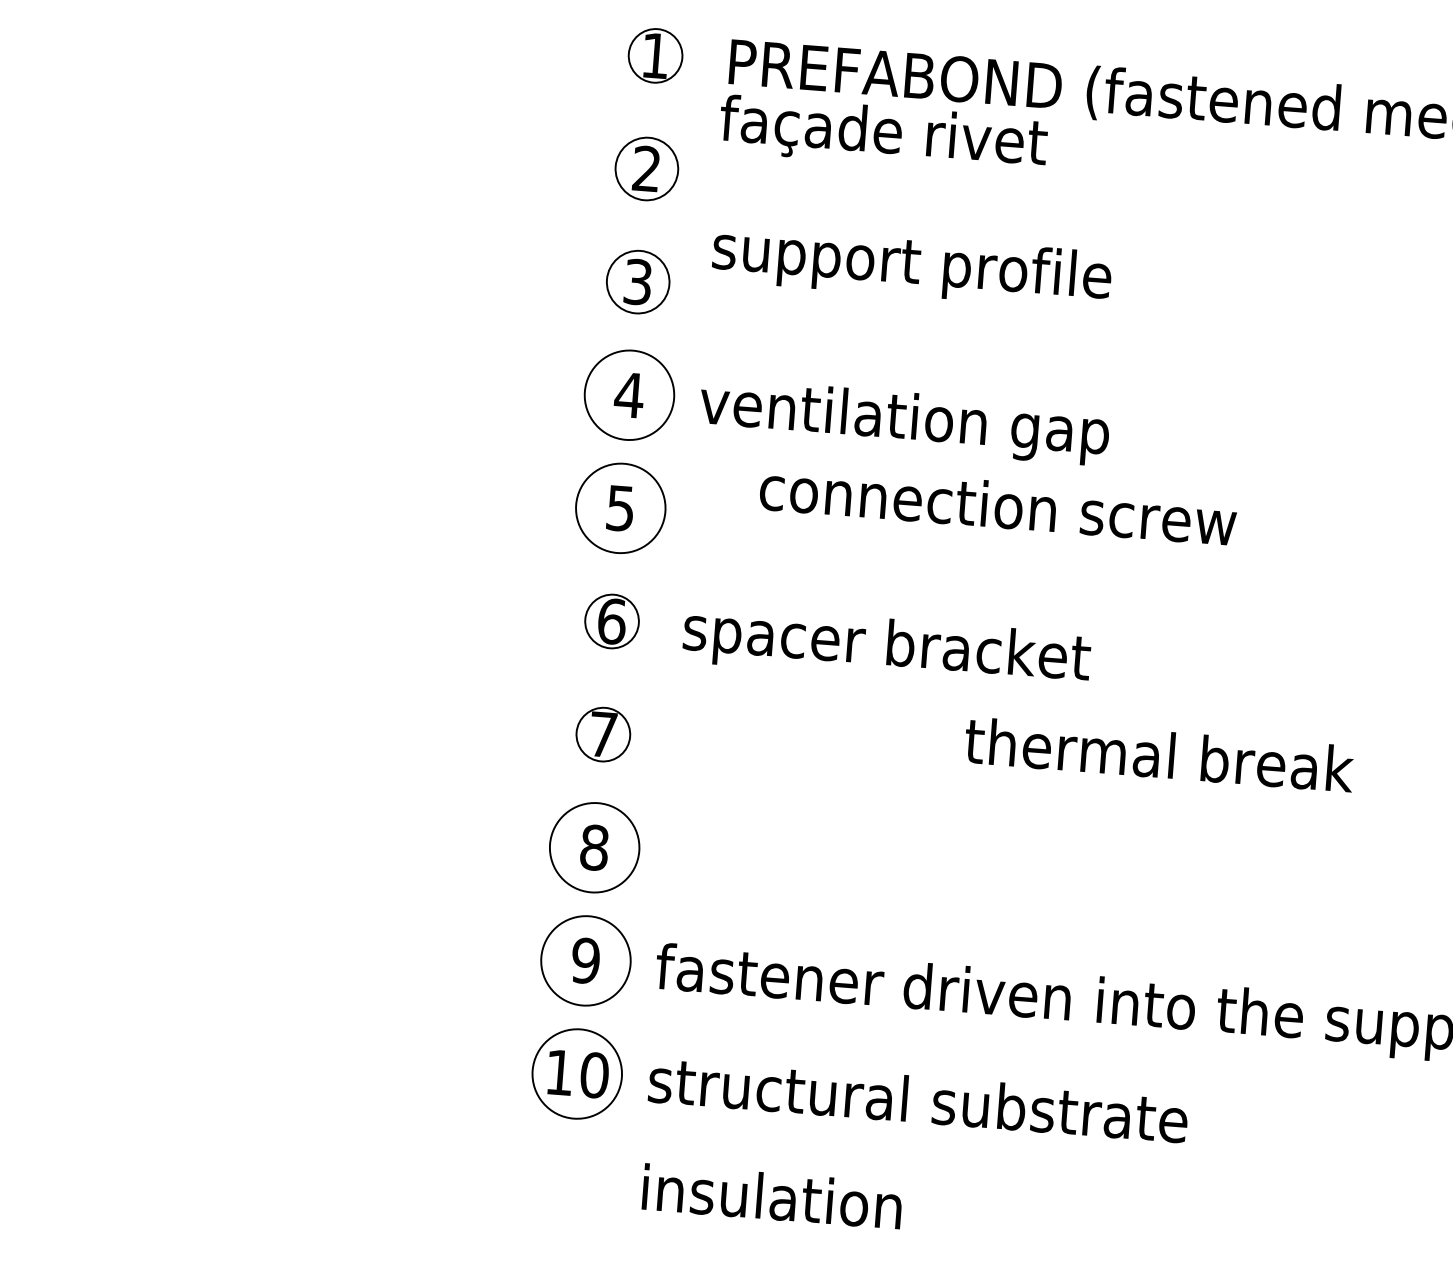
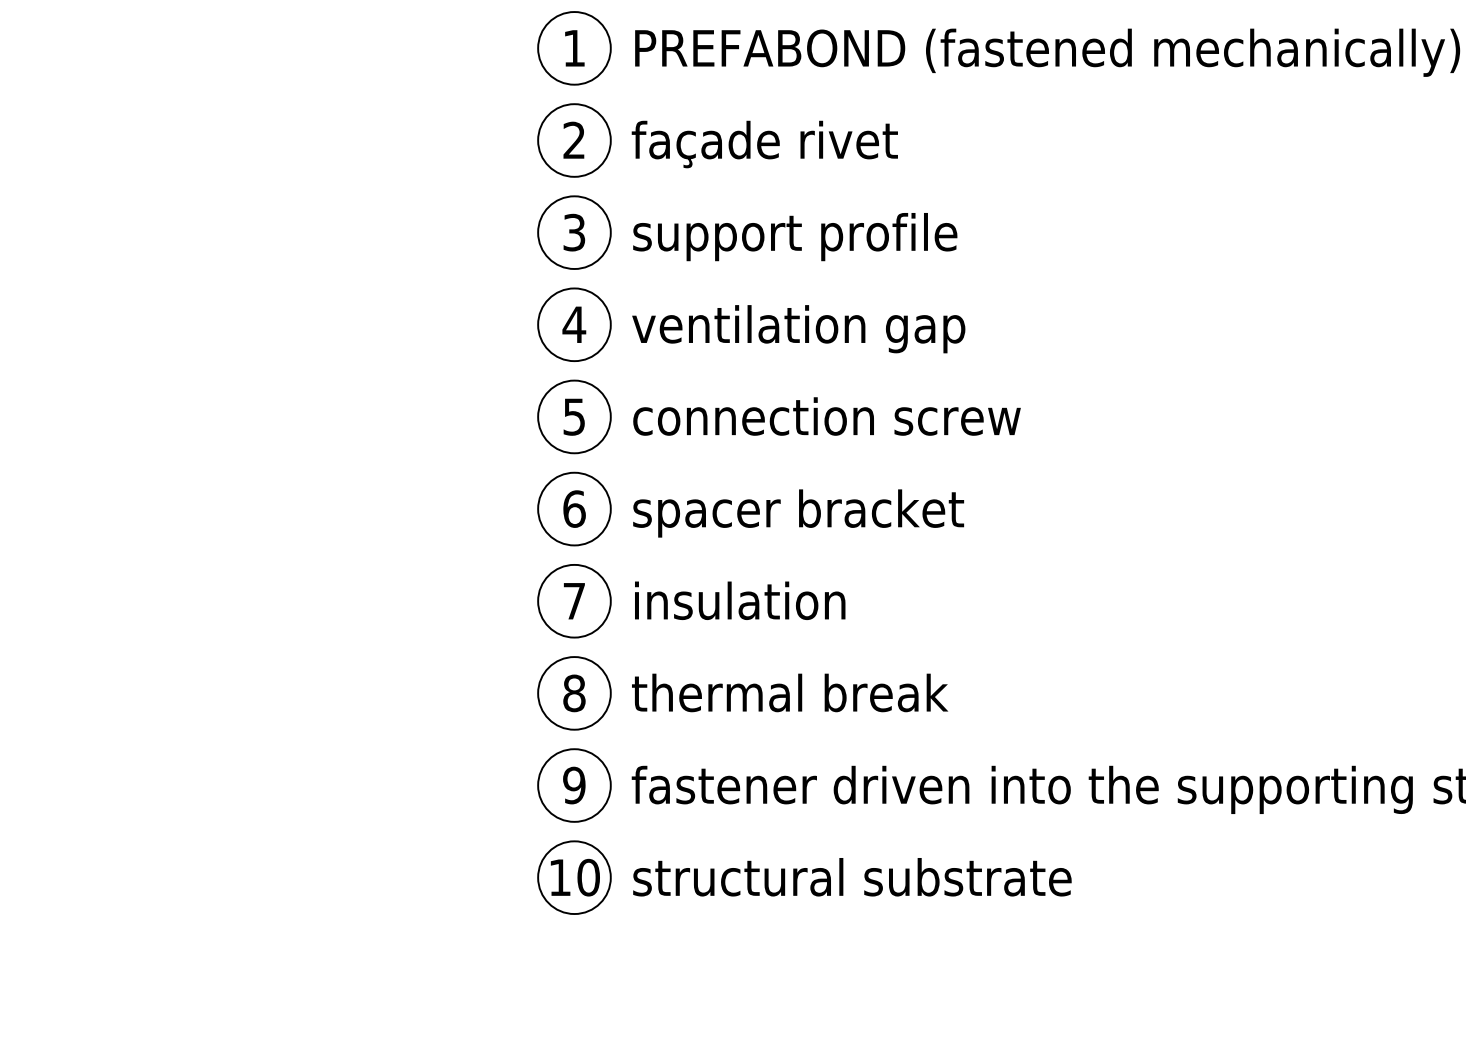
circle: (655, 56) -> (574, 48), size x1.67
text: (882, 135) -> (764, 144), moved
circle: (646, 169) -> (574, 140), size x1.43
text: (912, 267) -> (795, 237), moved
circle: (638, 281) -> (574, 232), size x1.43
text: (997, 504) -> (826, 416), moved
circle: (612, 620) -> (574, 508), size x1.67
circle: (603, 733) -> (574, 600), size x1.67
text: (1160, 754) -> (790, 692), moved
text: (772, 1196) -> (740, 600), moved

